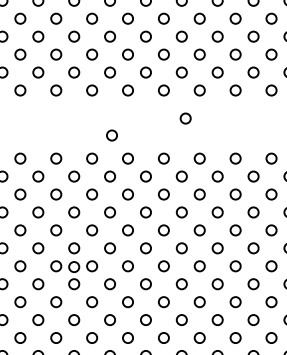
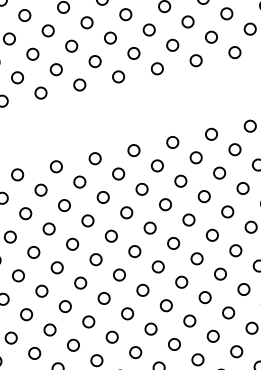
circle: (185, 118) -> (148, 102), removed
circle: (111, 135) -> (72, 137), removed
circle: (74, 266) -> (61, 287), removed

